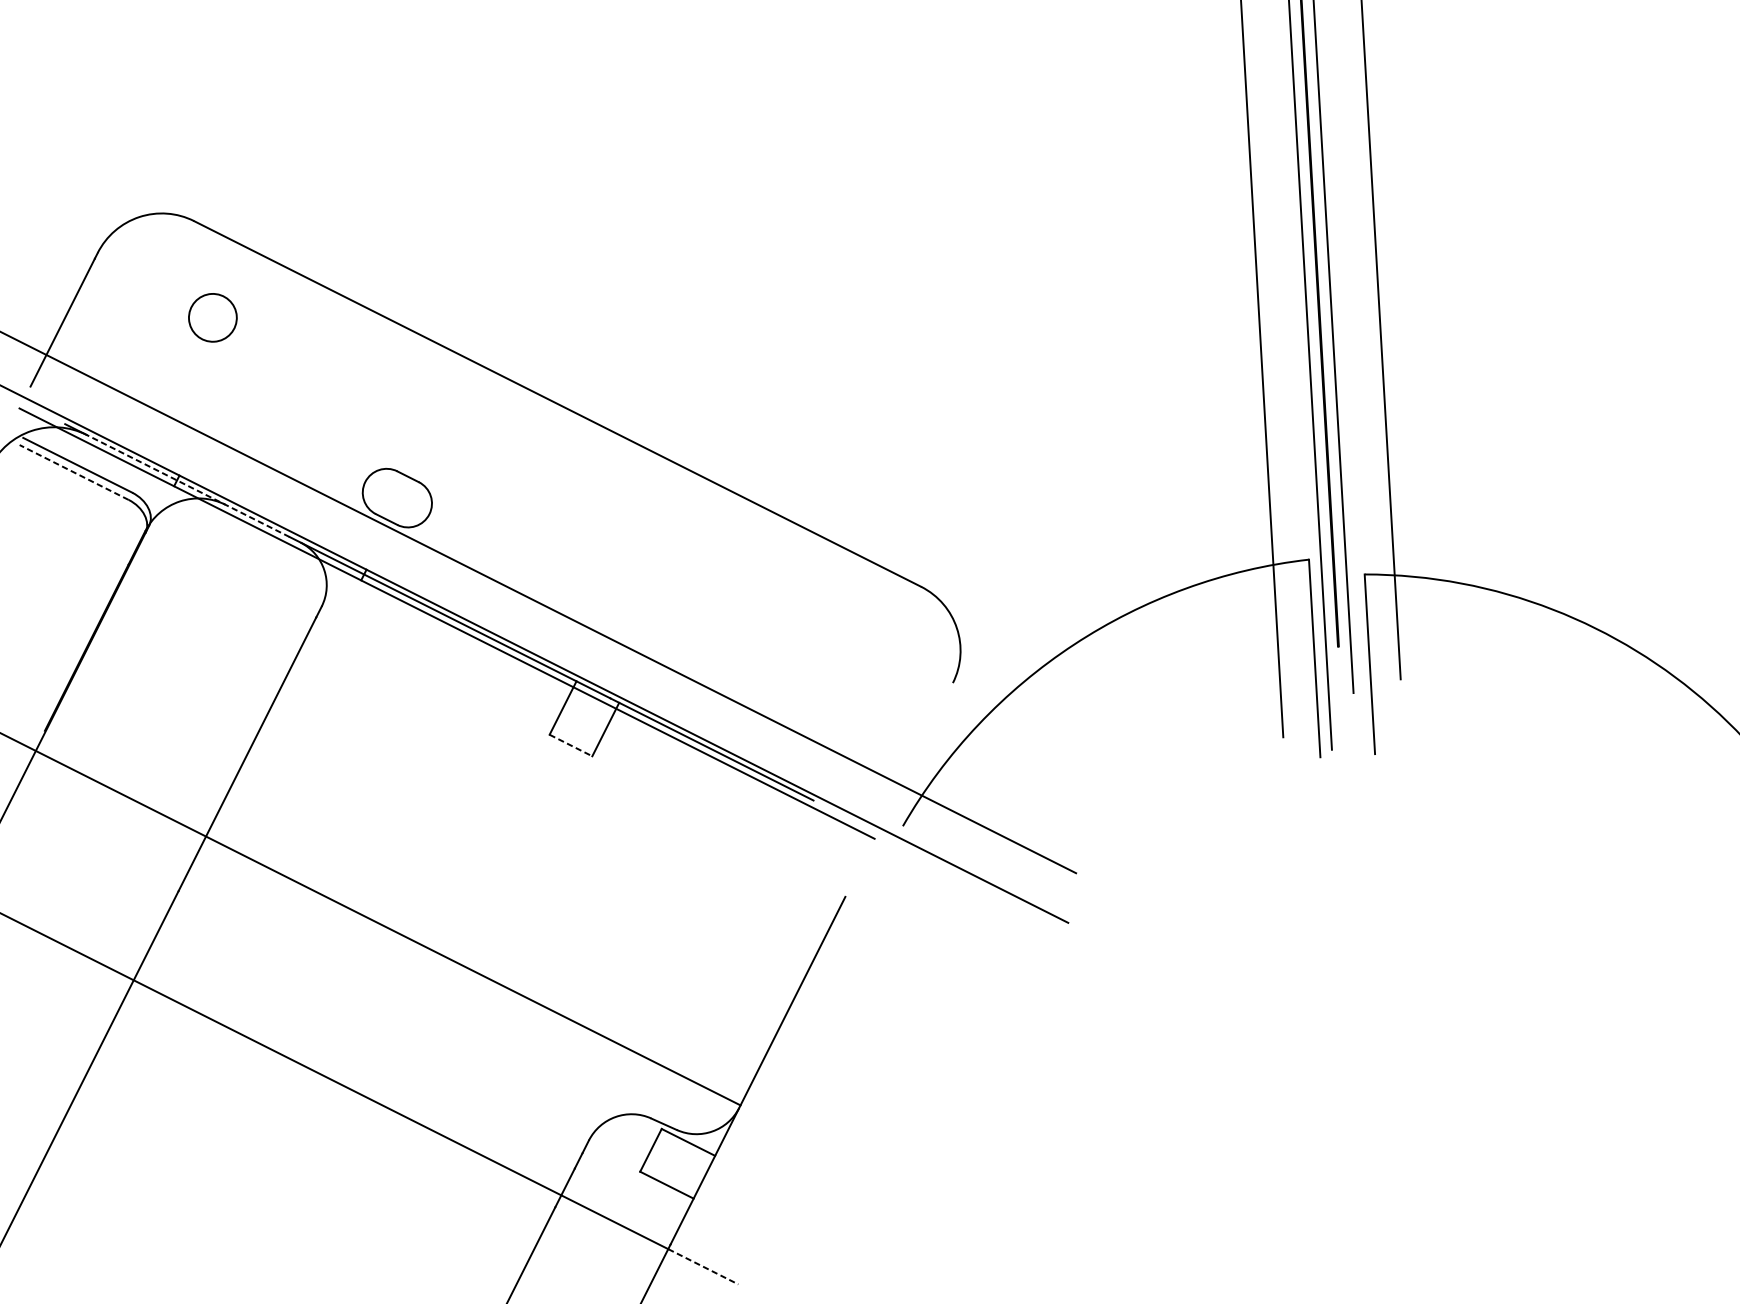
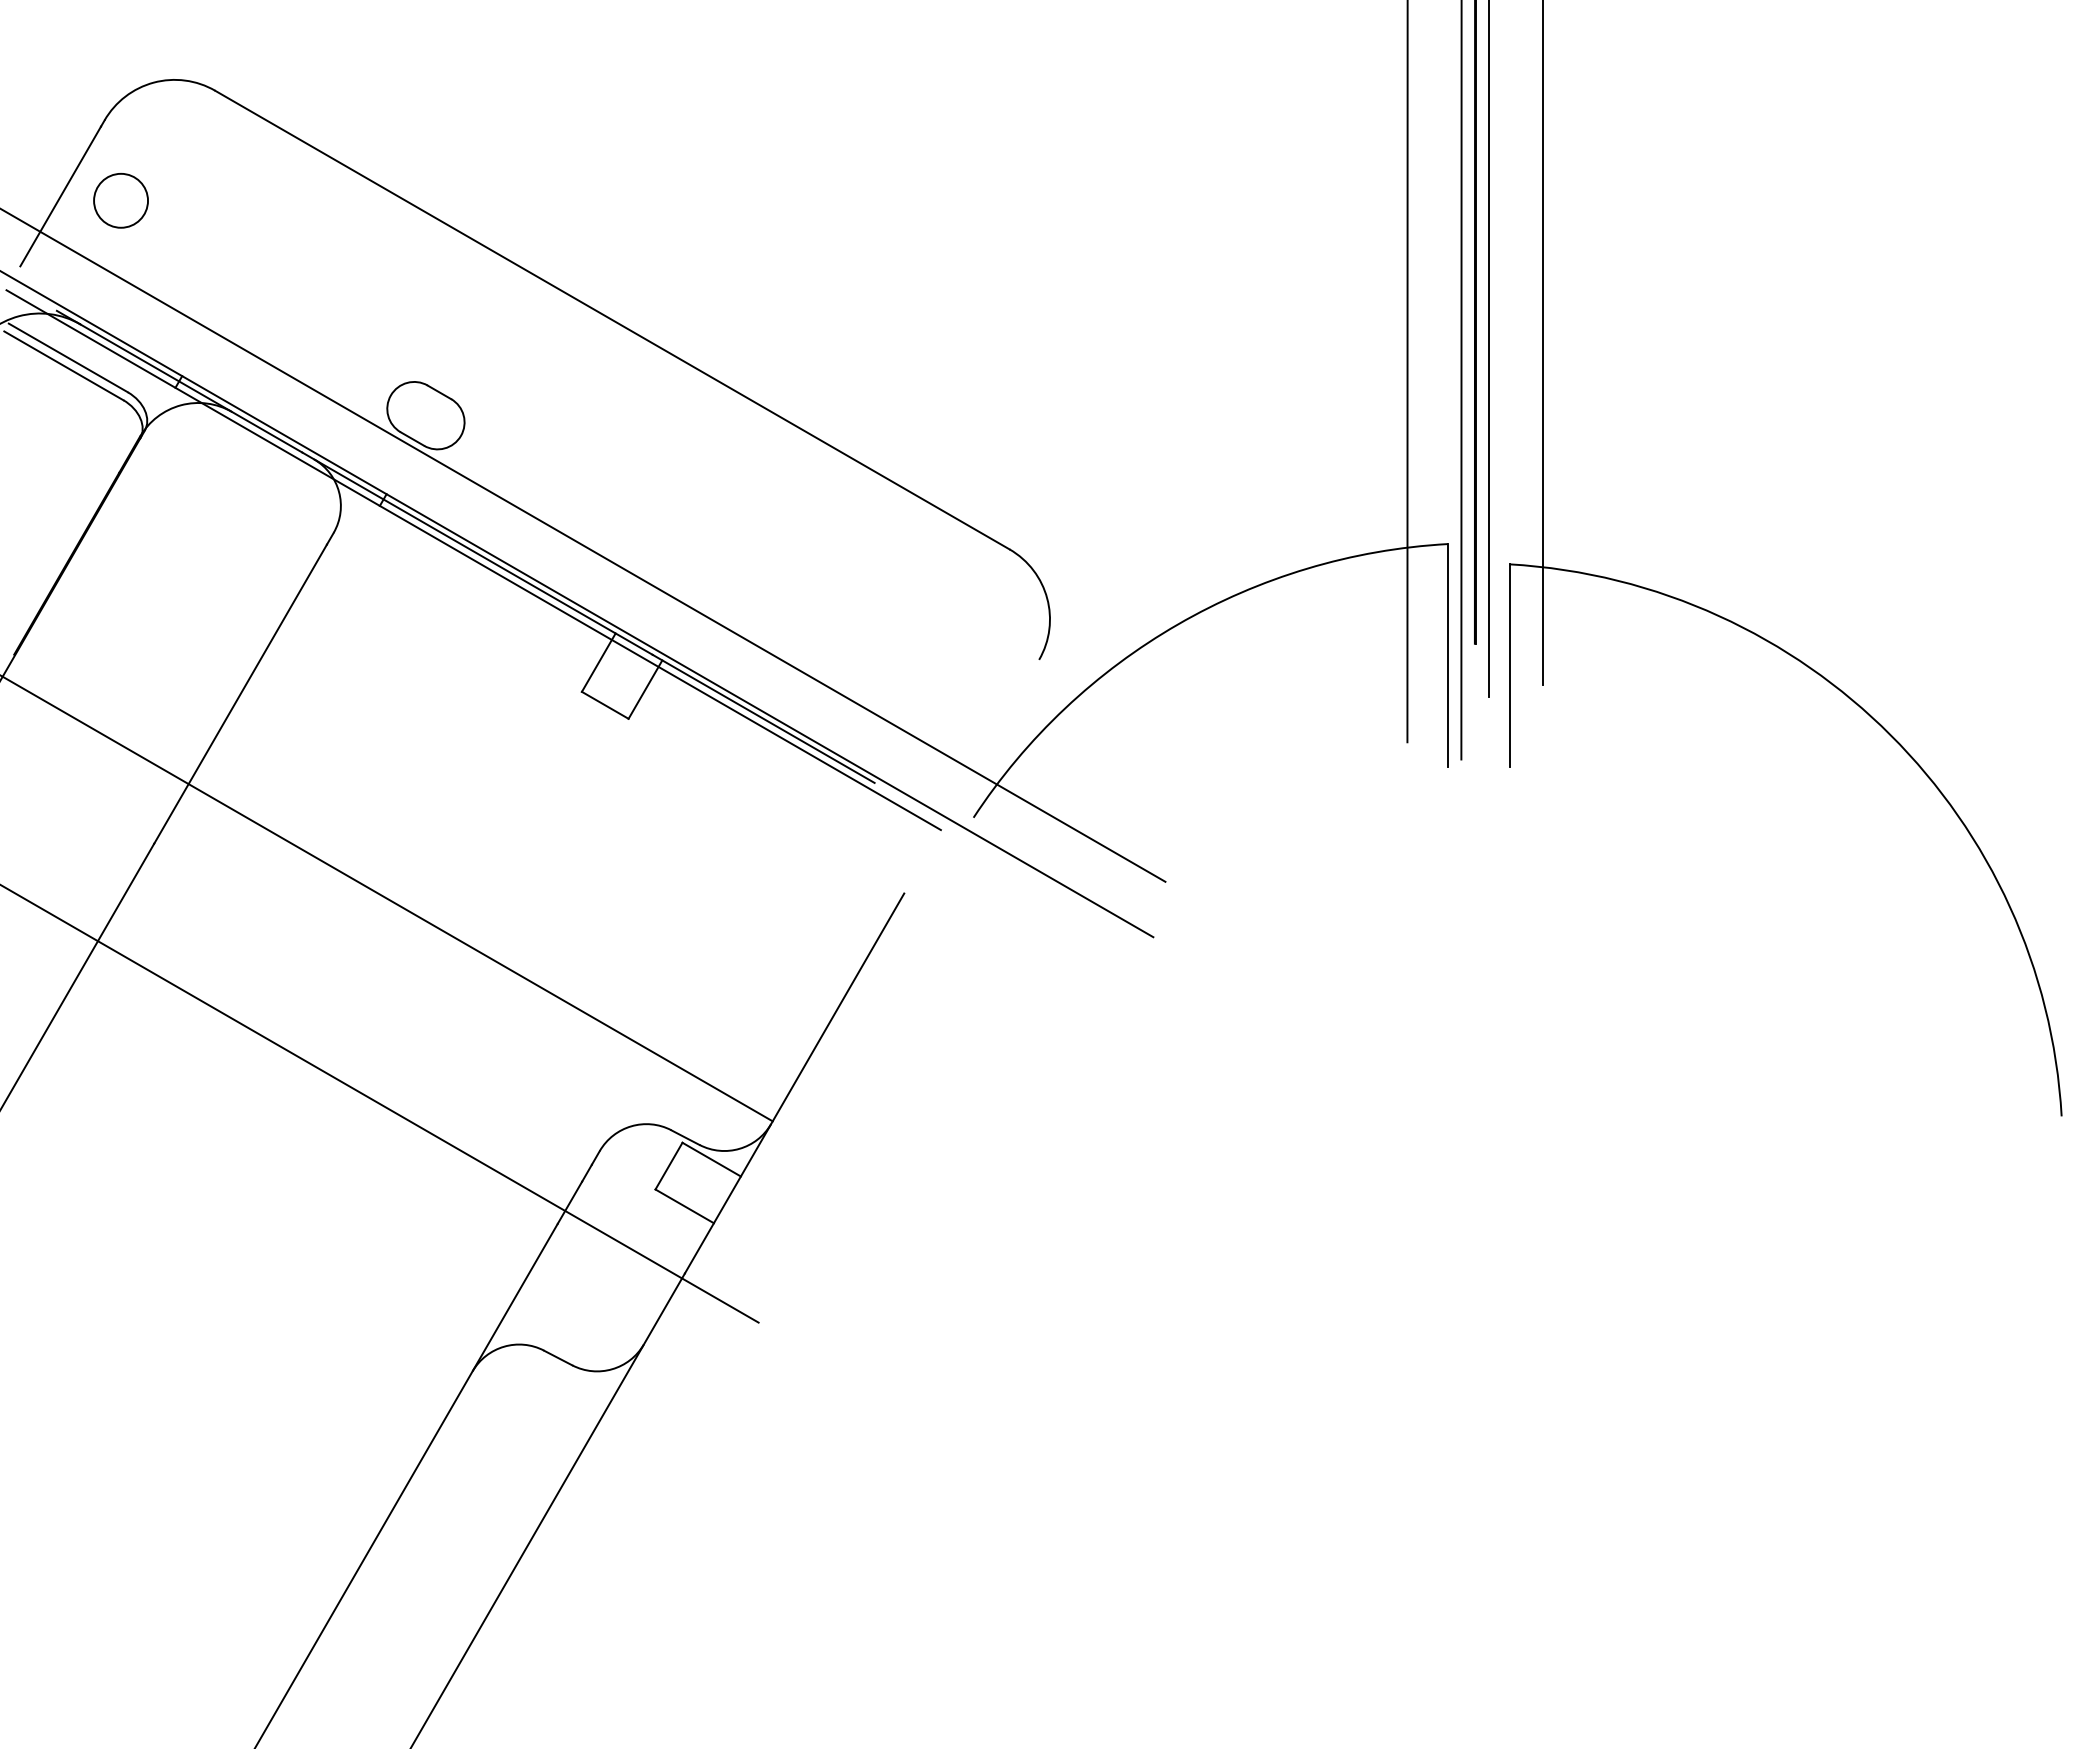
circle: (212, 317) -> (120, 200), moved
line: (73, 472) -> (63, 365), dashed -> solid
line: (187, 486) -> (190, 388), dashed -> solid
line: (571, 745) -> (605, 705), dashed -> solid
line: (703, 1266) -> (720, 1300), dashed -> solid

